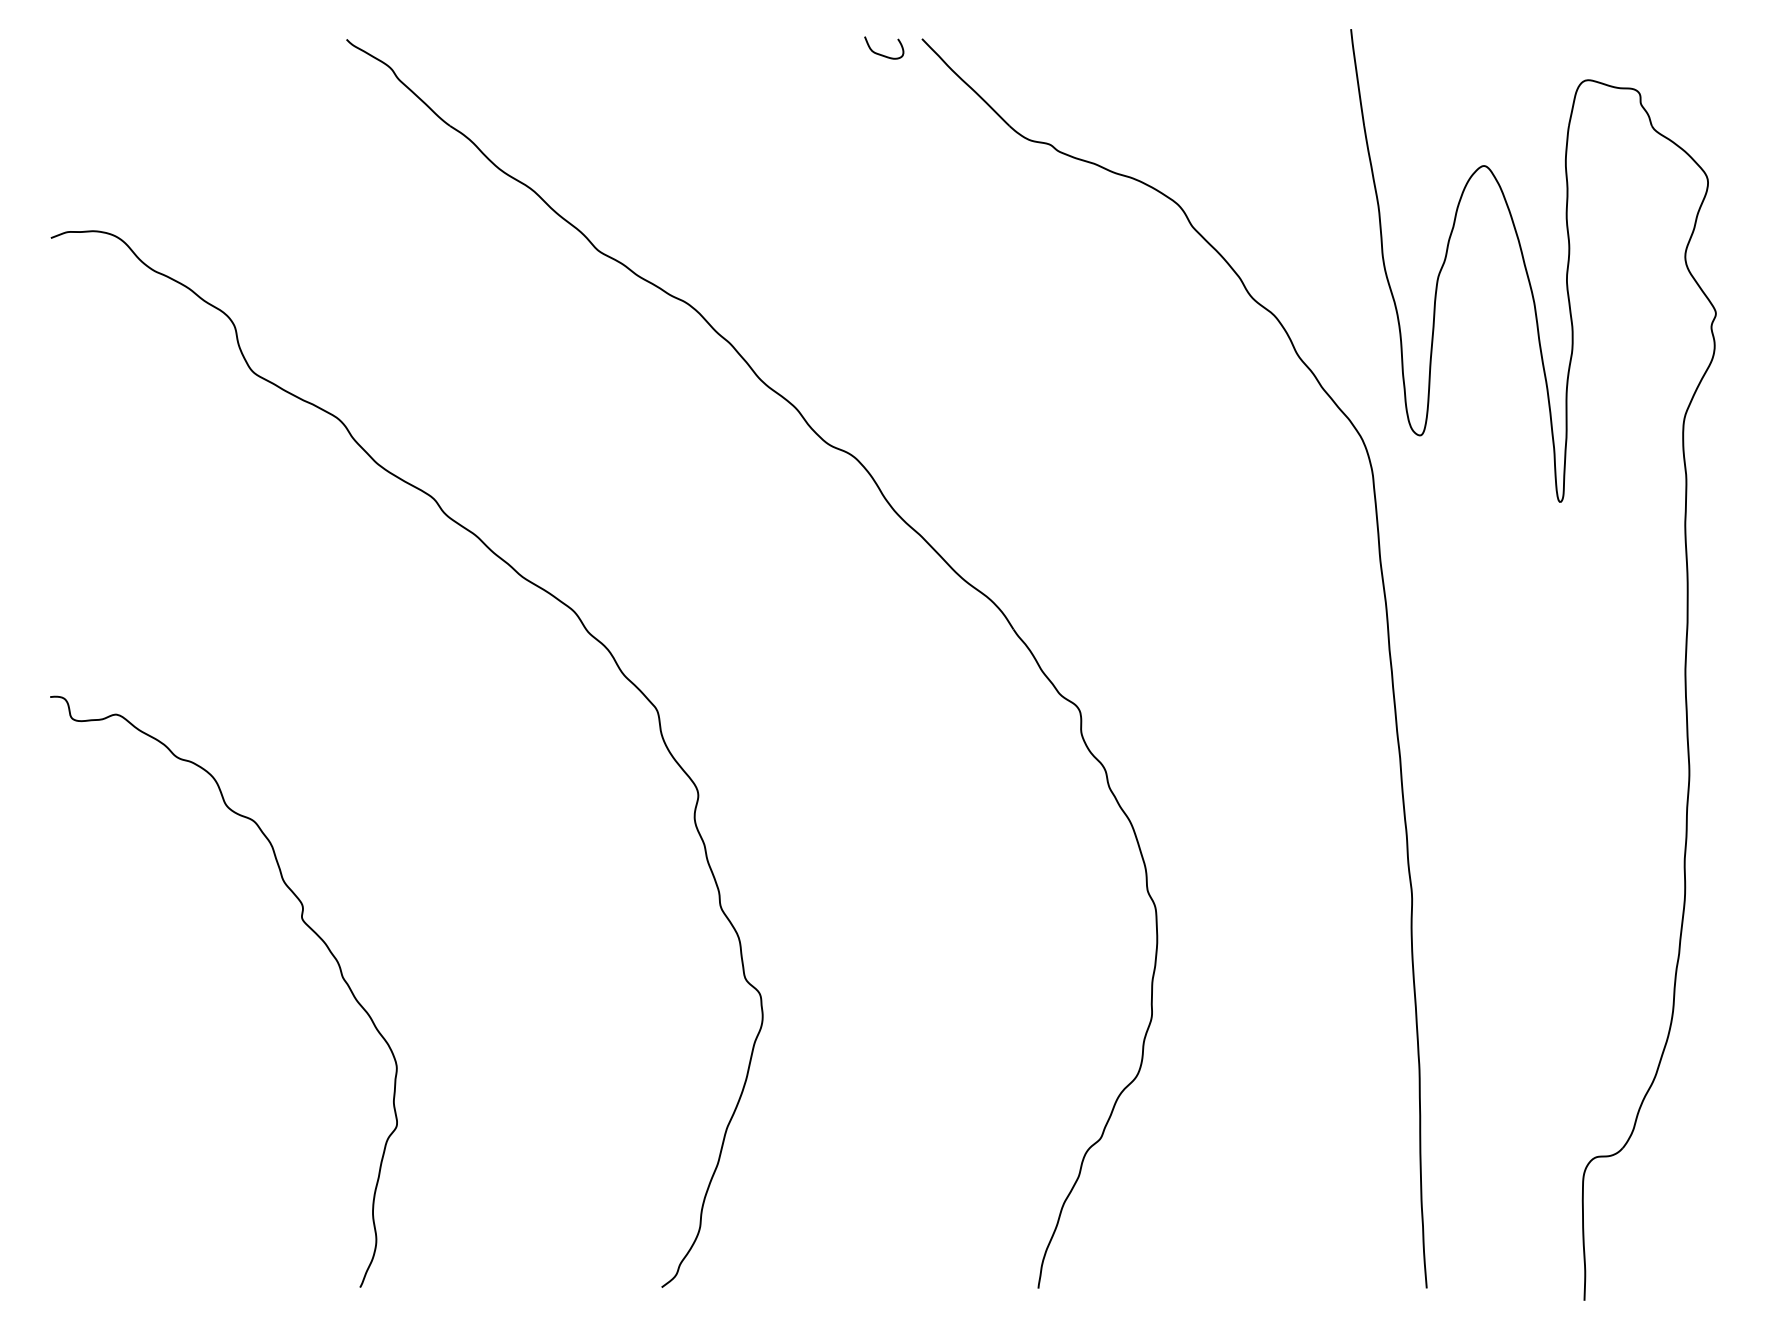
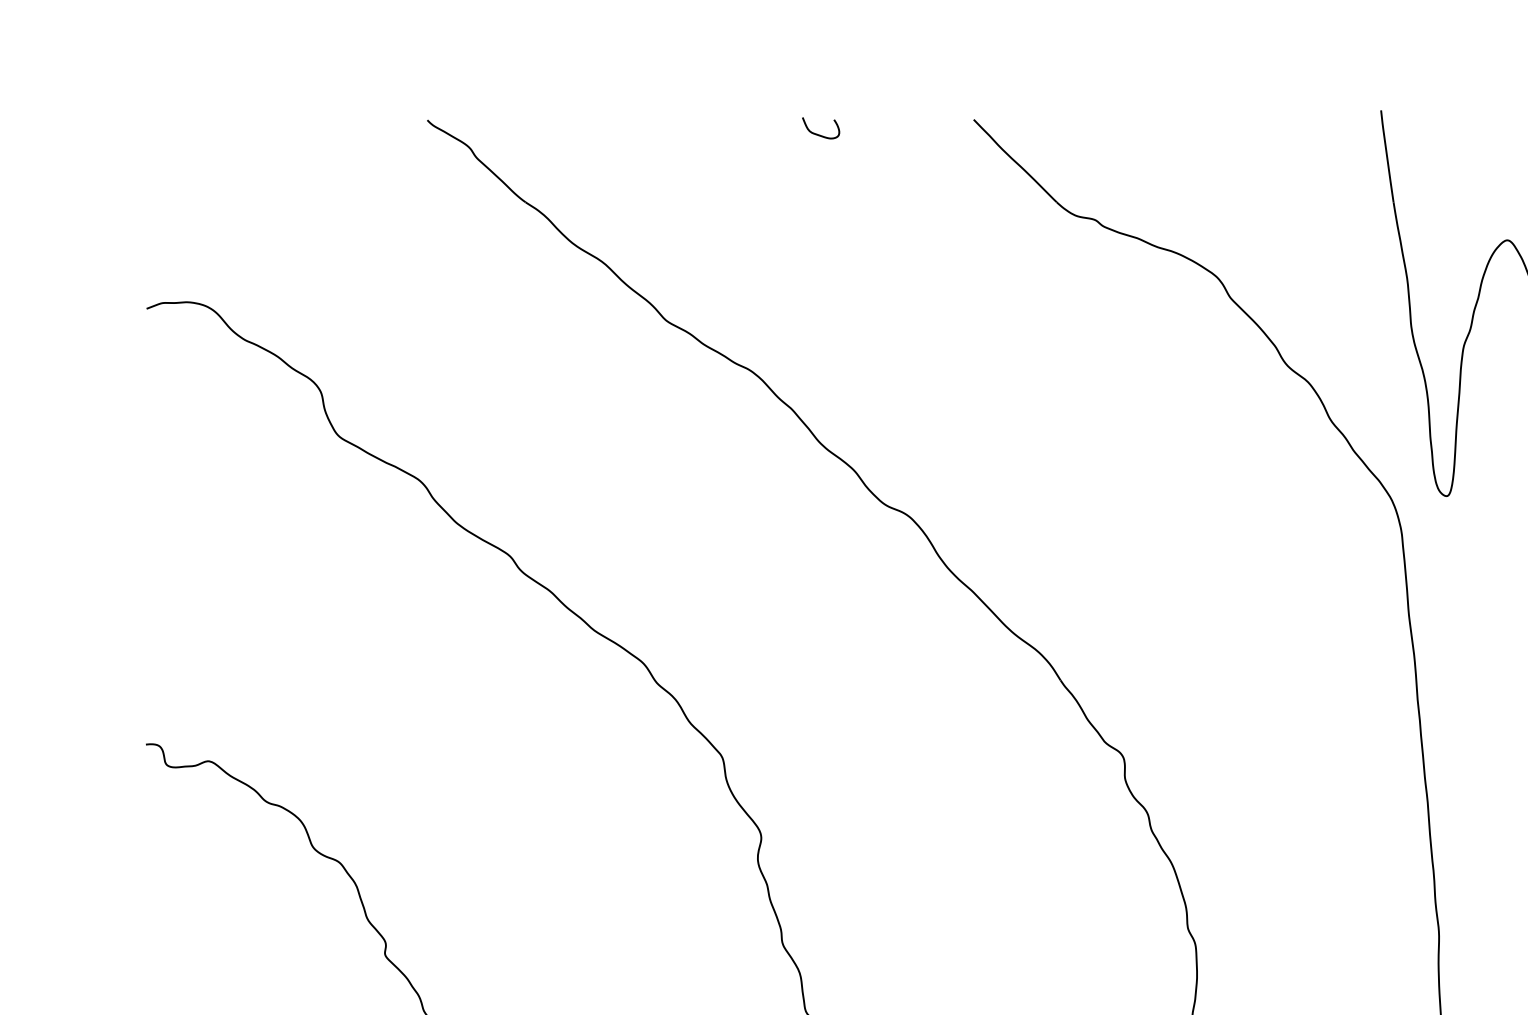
curve: (882, 54) -> (819, 134), moved

